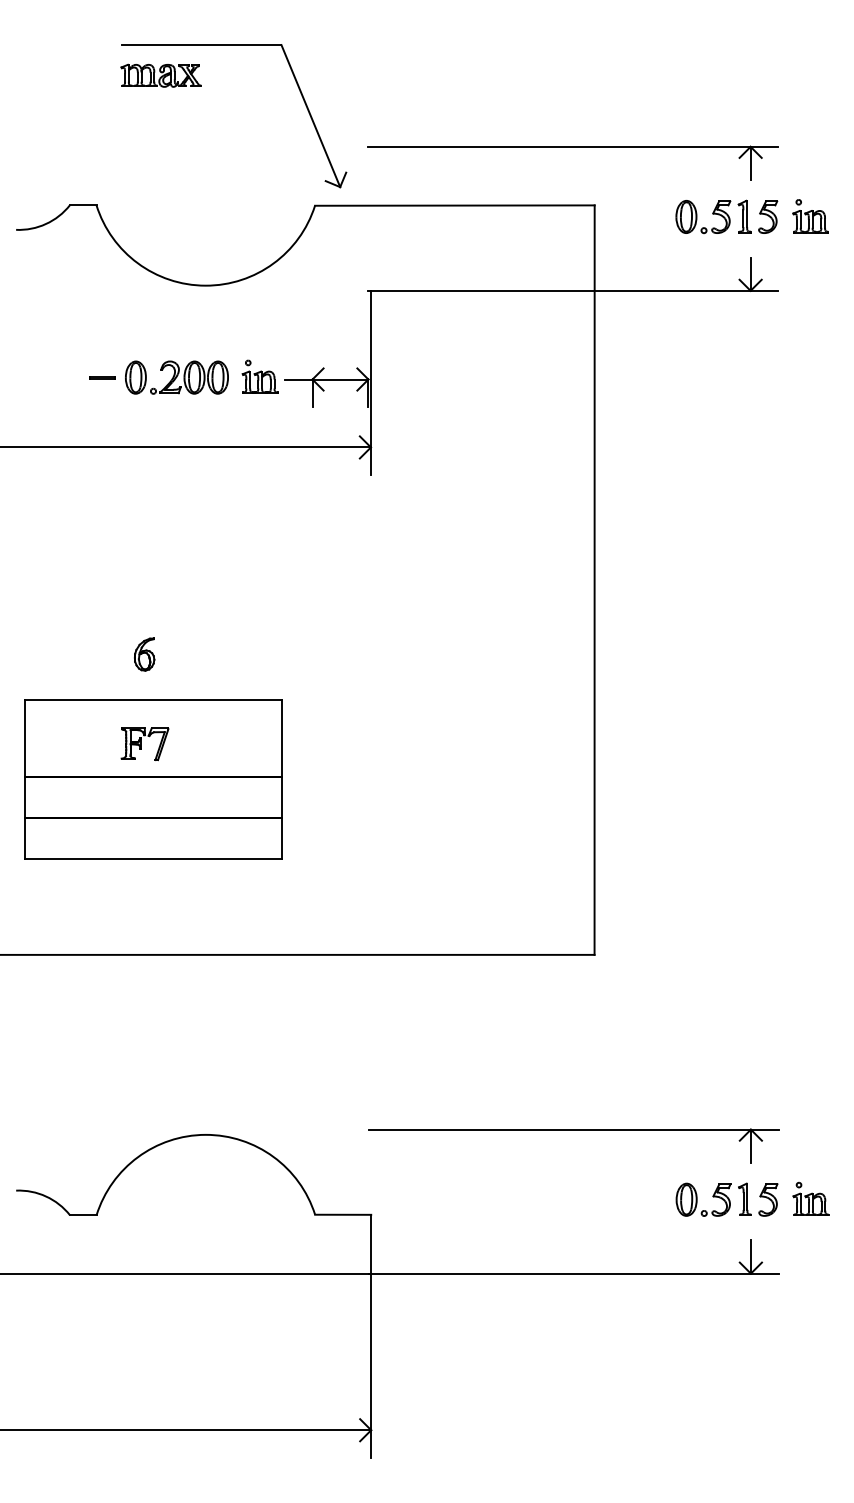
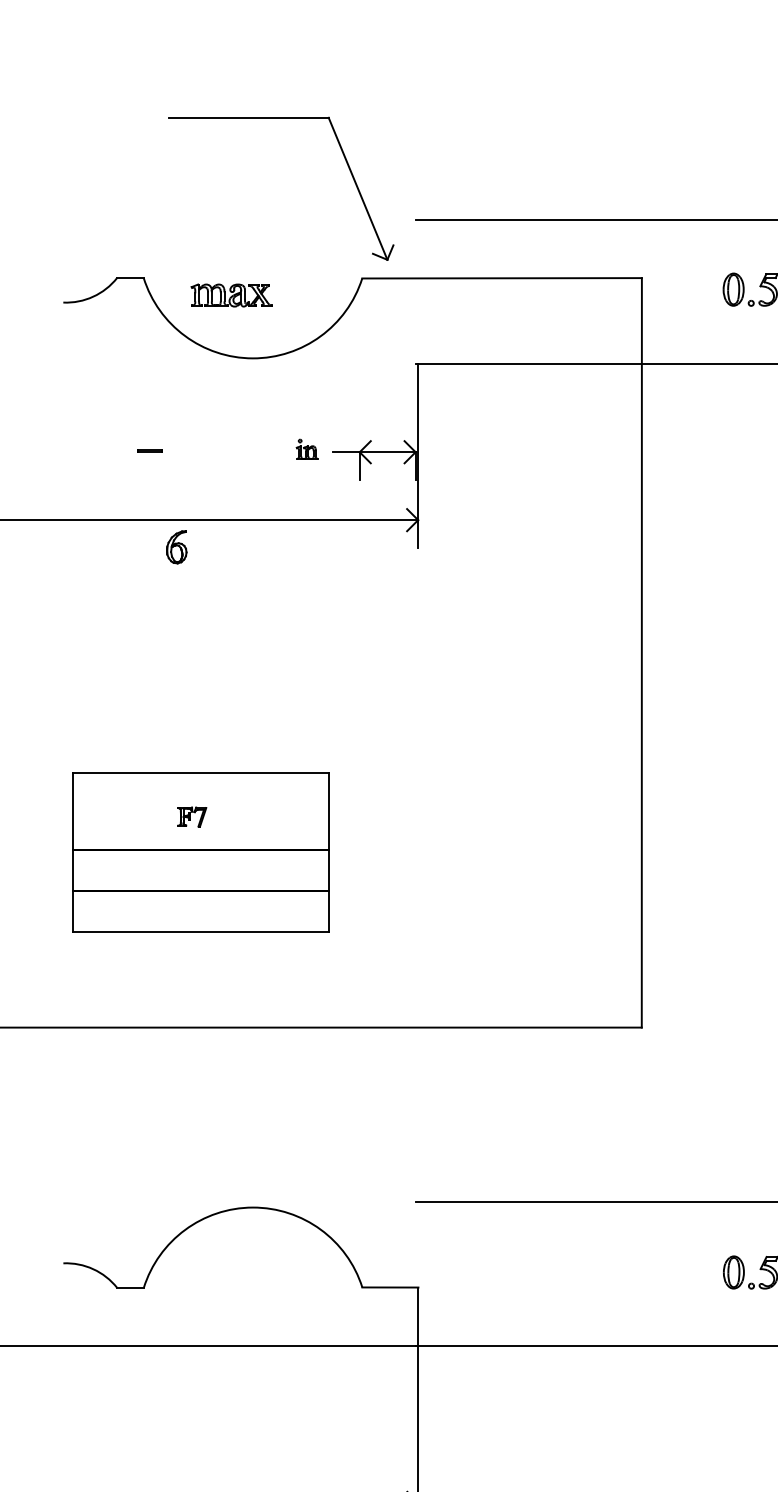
part: (160, 75) -> (230, 295), moved
part: (259, 376) -> (306, 449), size x0.6
part: (176, 377) -> (223, 450), removed
part: (144, 654) -> (176, 547), moved
part: (144, 744) -> (191, 817), size x0.6

